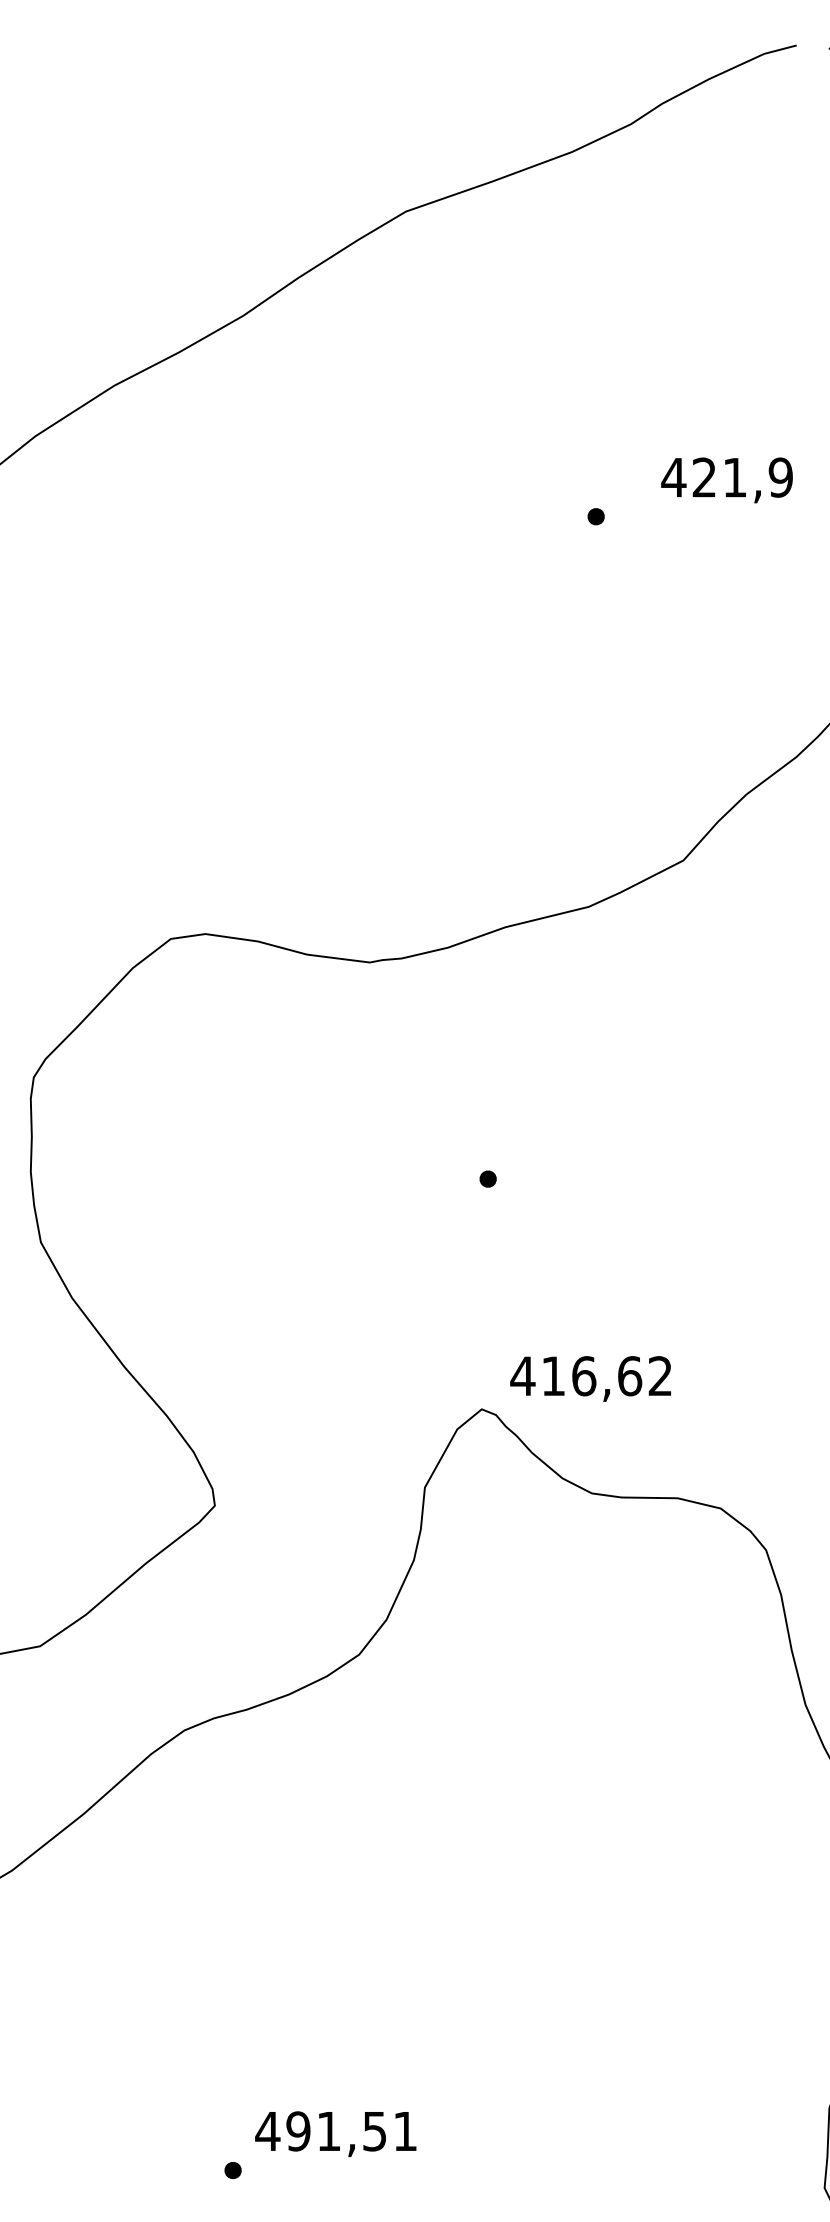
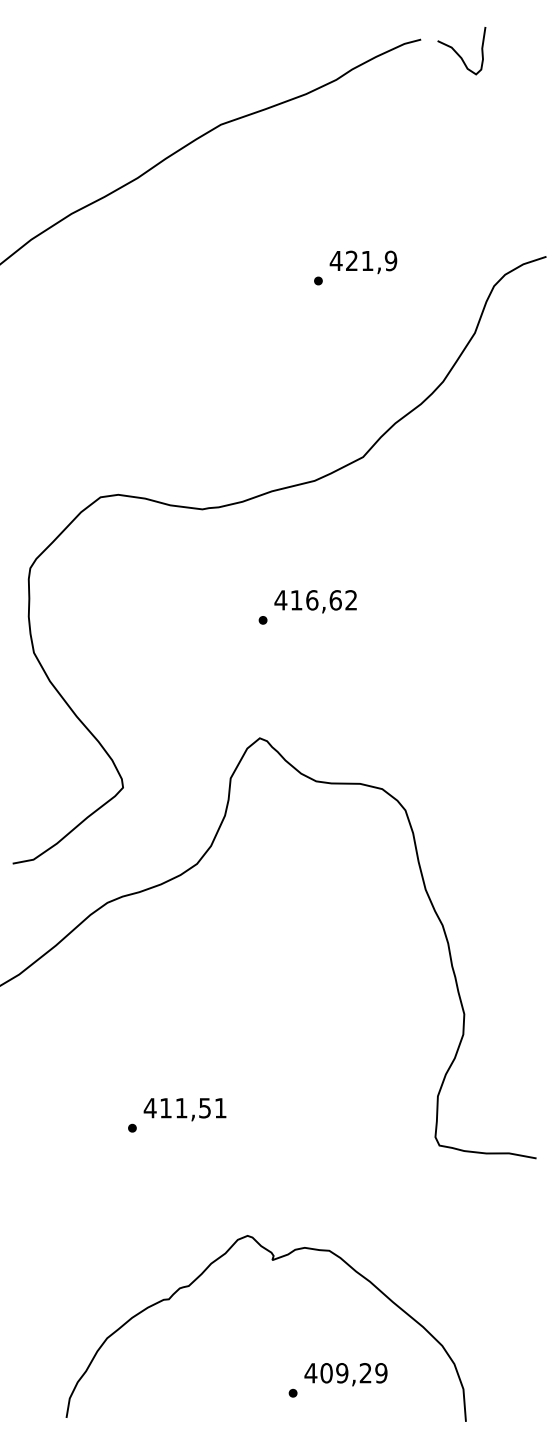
text: (727, 480) -> (363, 262), moved
text: (590, 1378) -> (315, 601), moved
text: (297, 2131) -> (165, 1108), 491,51 -> 411,51

